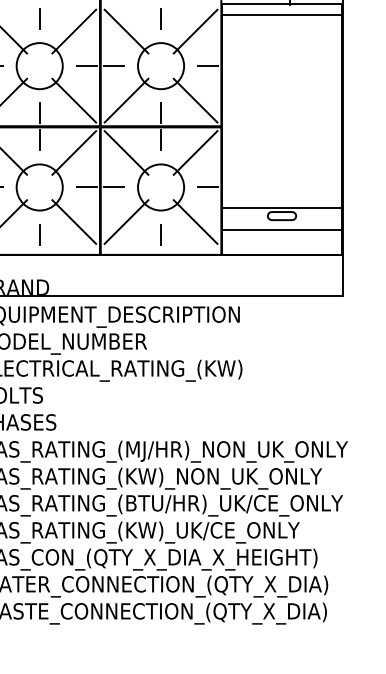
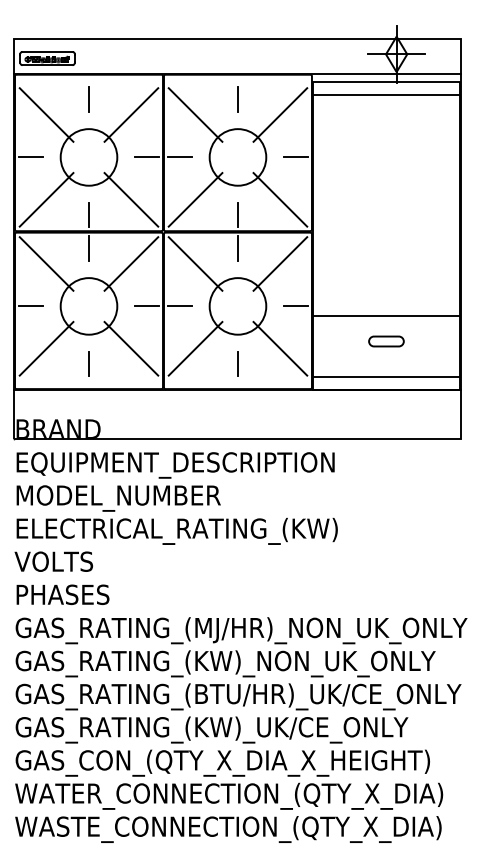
line: (282, 207) -> (386, 316), moved
line: (282, 229) -> (386, 377), moved

